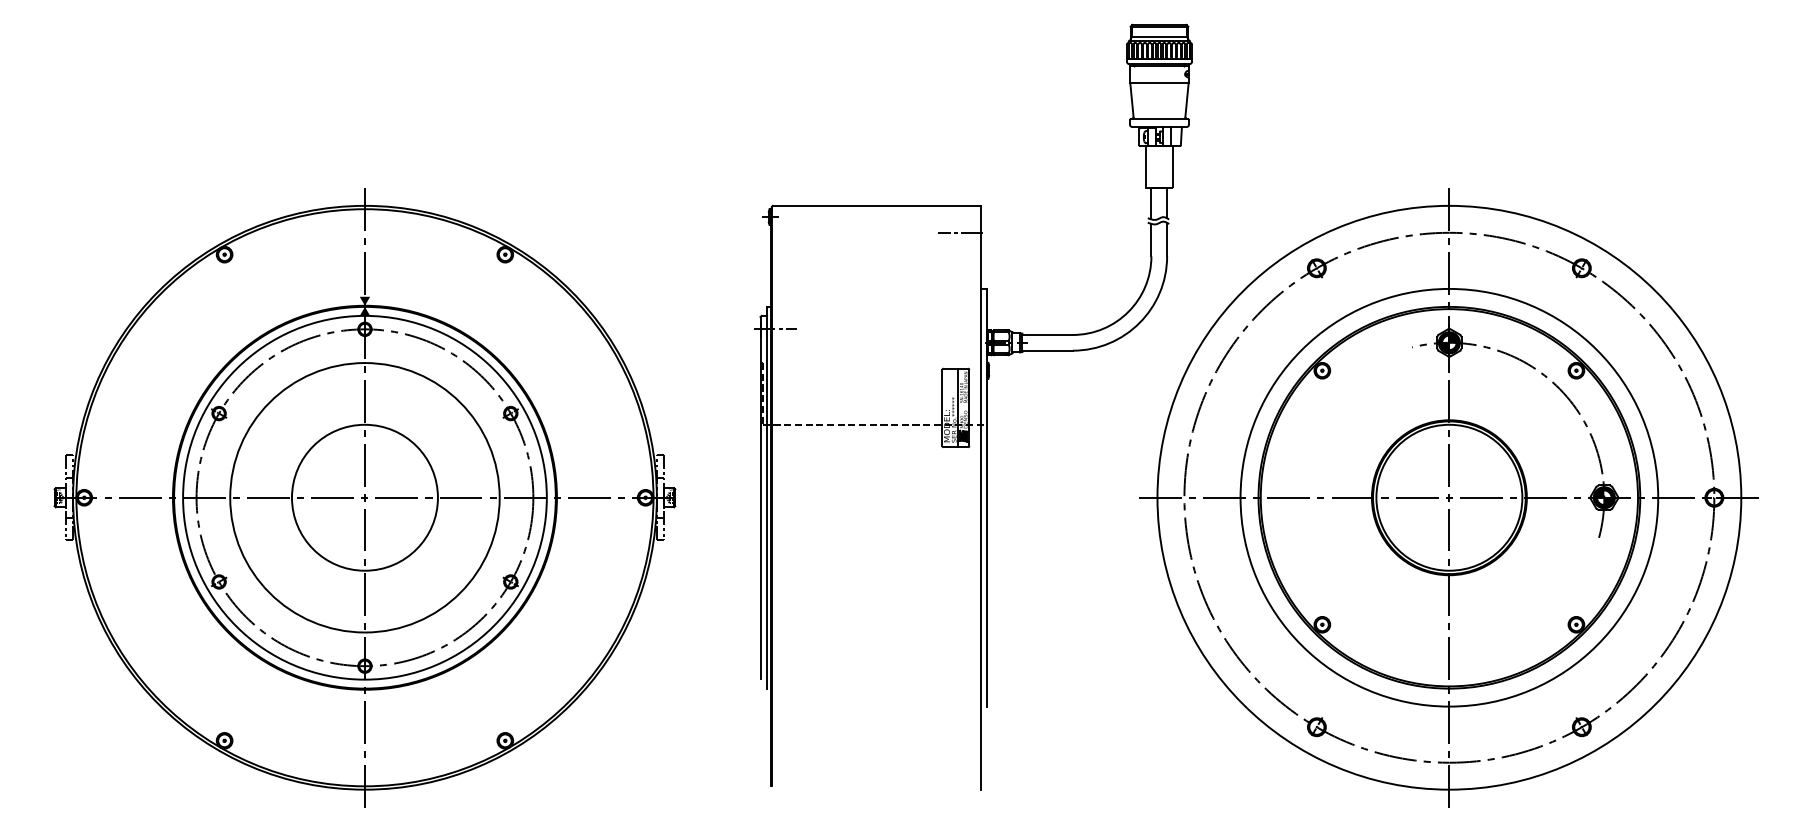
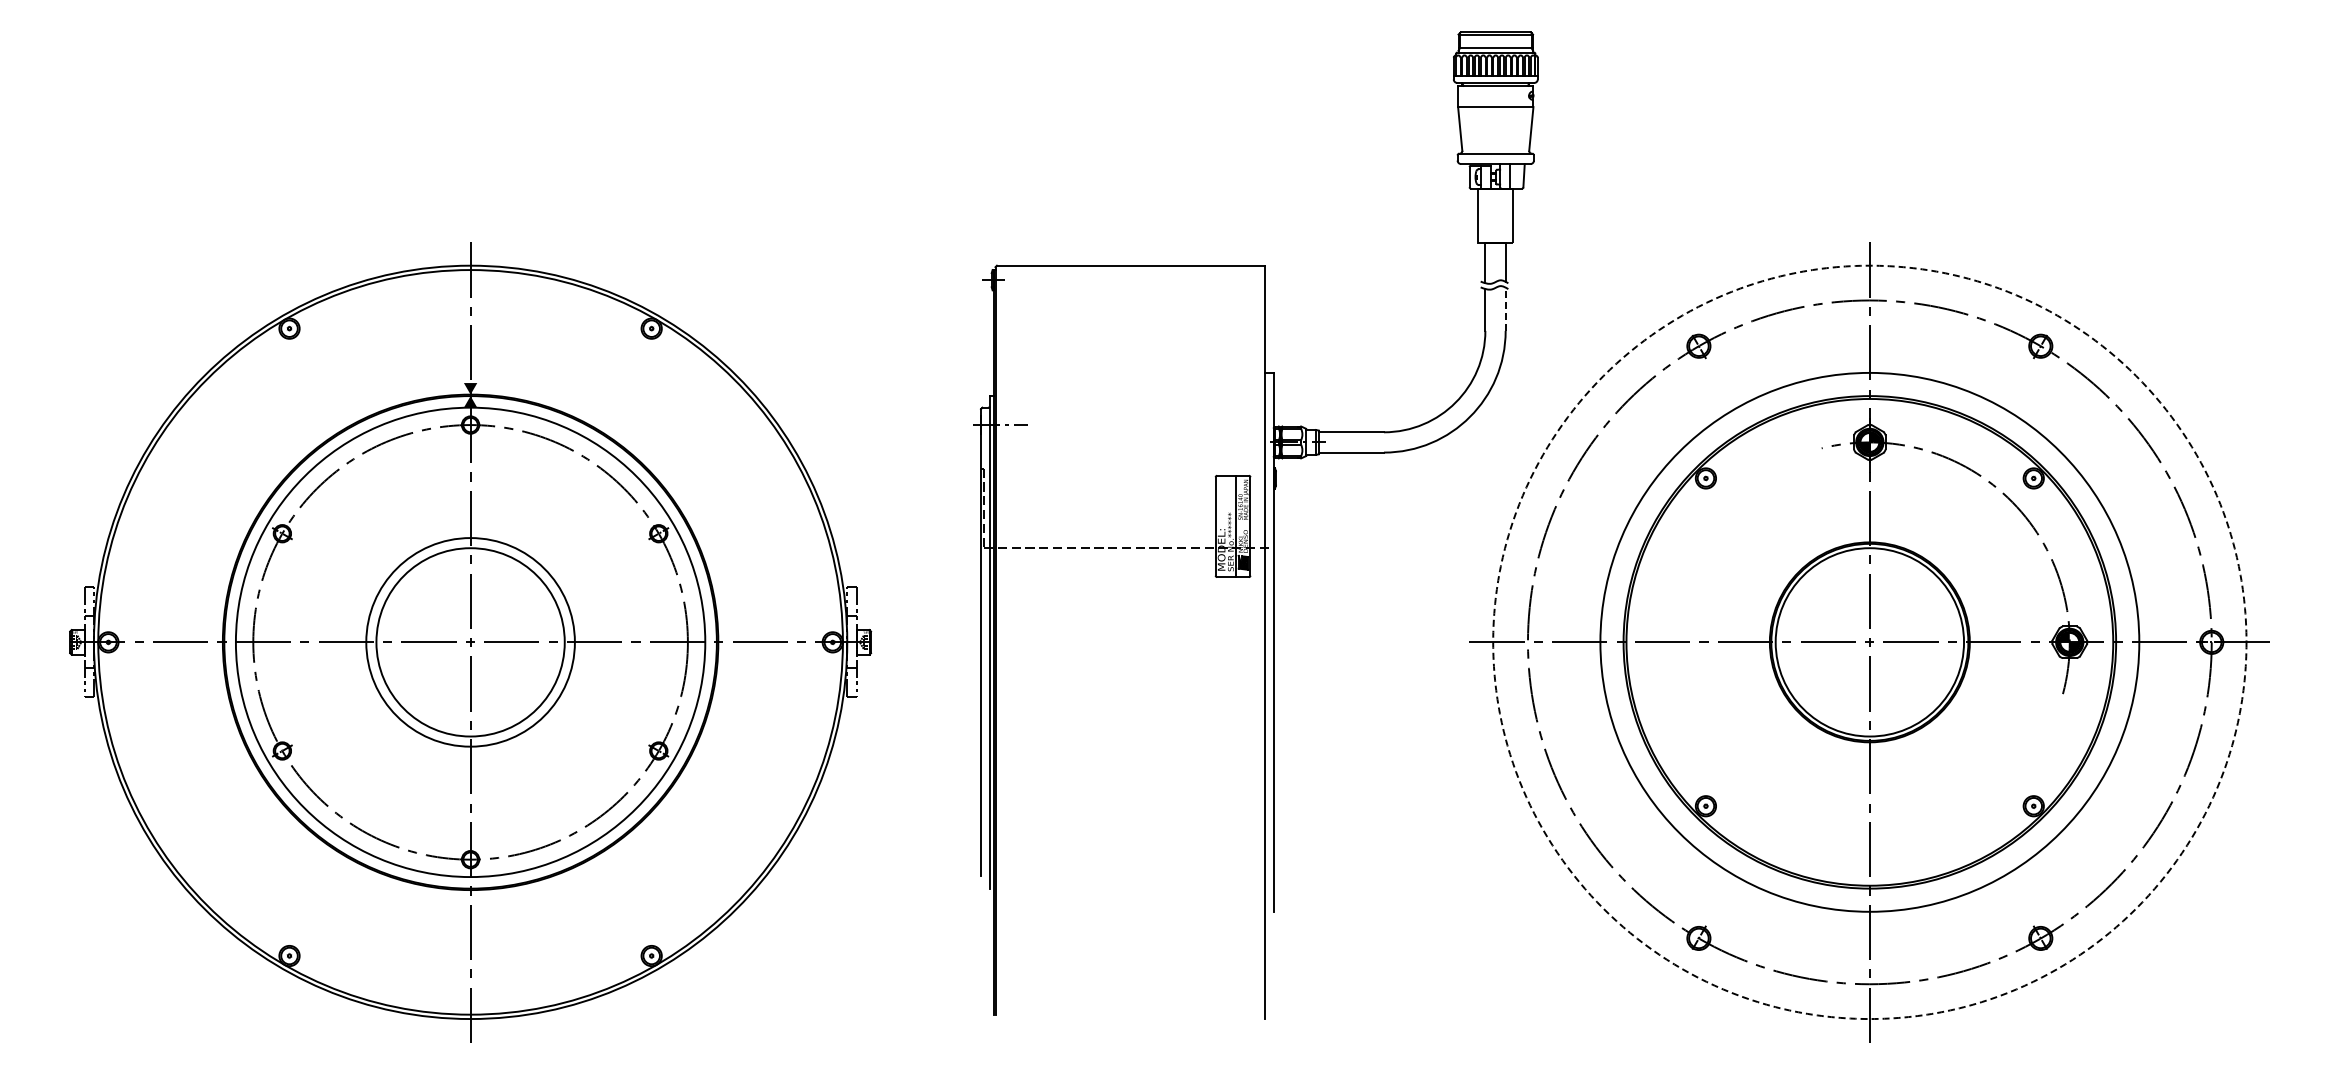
line: (960, 232) -> (1238, 300), removed
line: (1167, 239) -> (1505, 309), solid -> dashed
circle: (364, 497) -> (470, 642), size x0.6
circle: (1449, 497) -> (1869, 642), solid -> dashed

